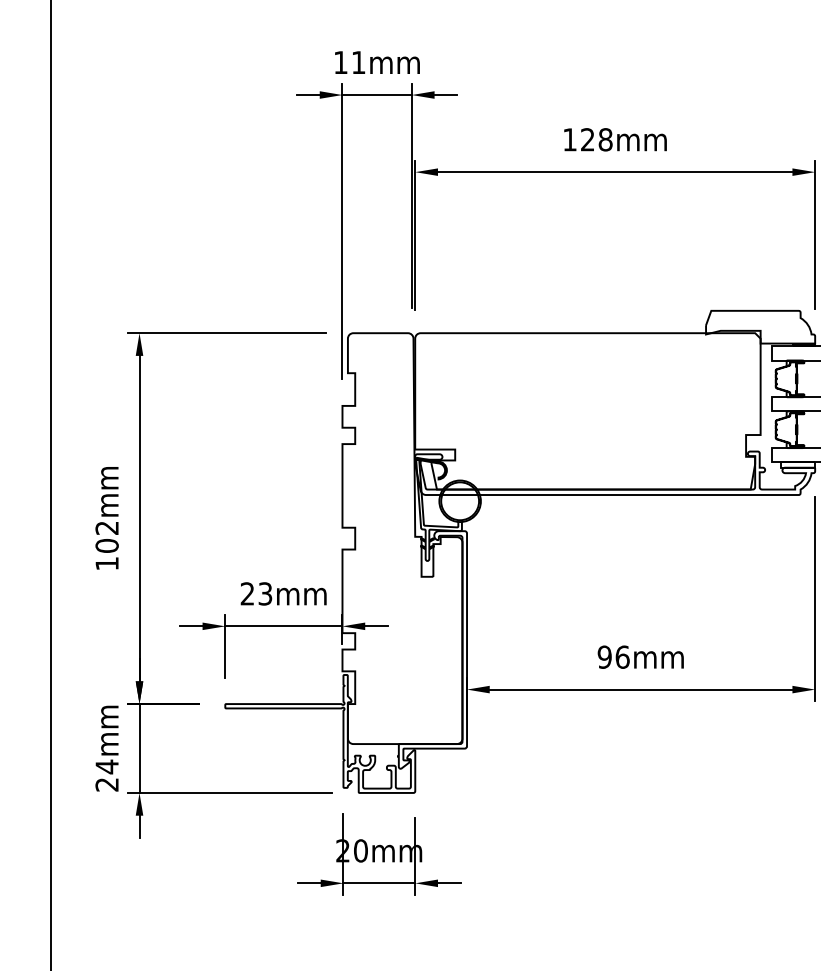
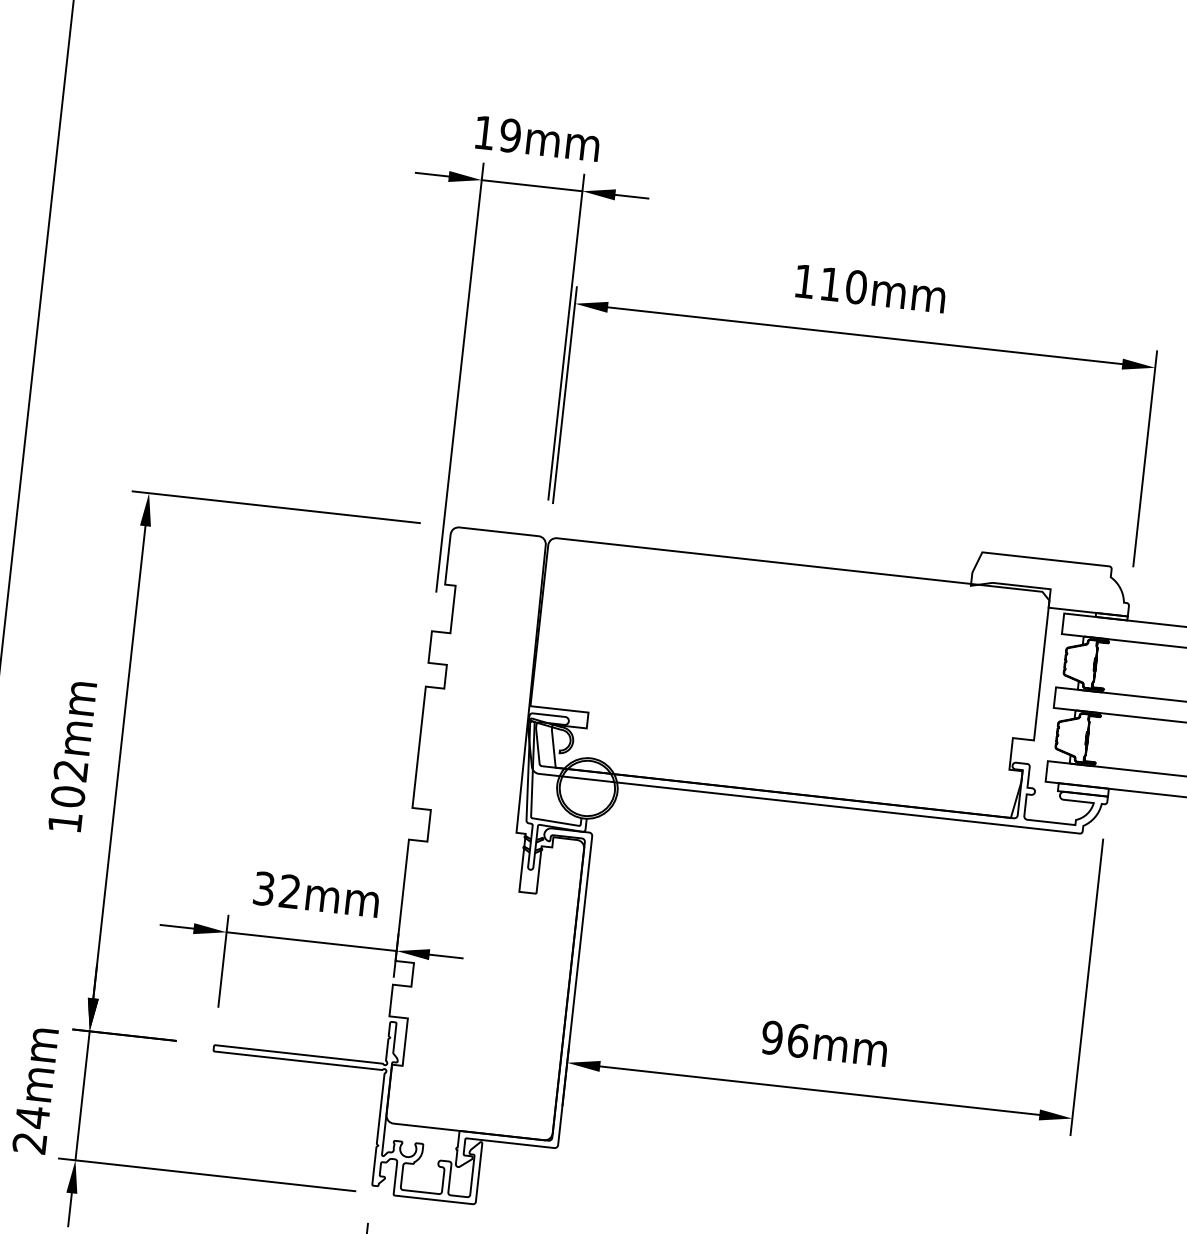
text: (358, 62) -> (510, 135), 11mm -> 19mm
text: (596, 139) -> (843, 285), 128mm -> 110mm
text: (256, 593) -> (277, 889), 23mm -> 32mm

